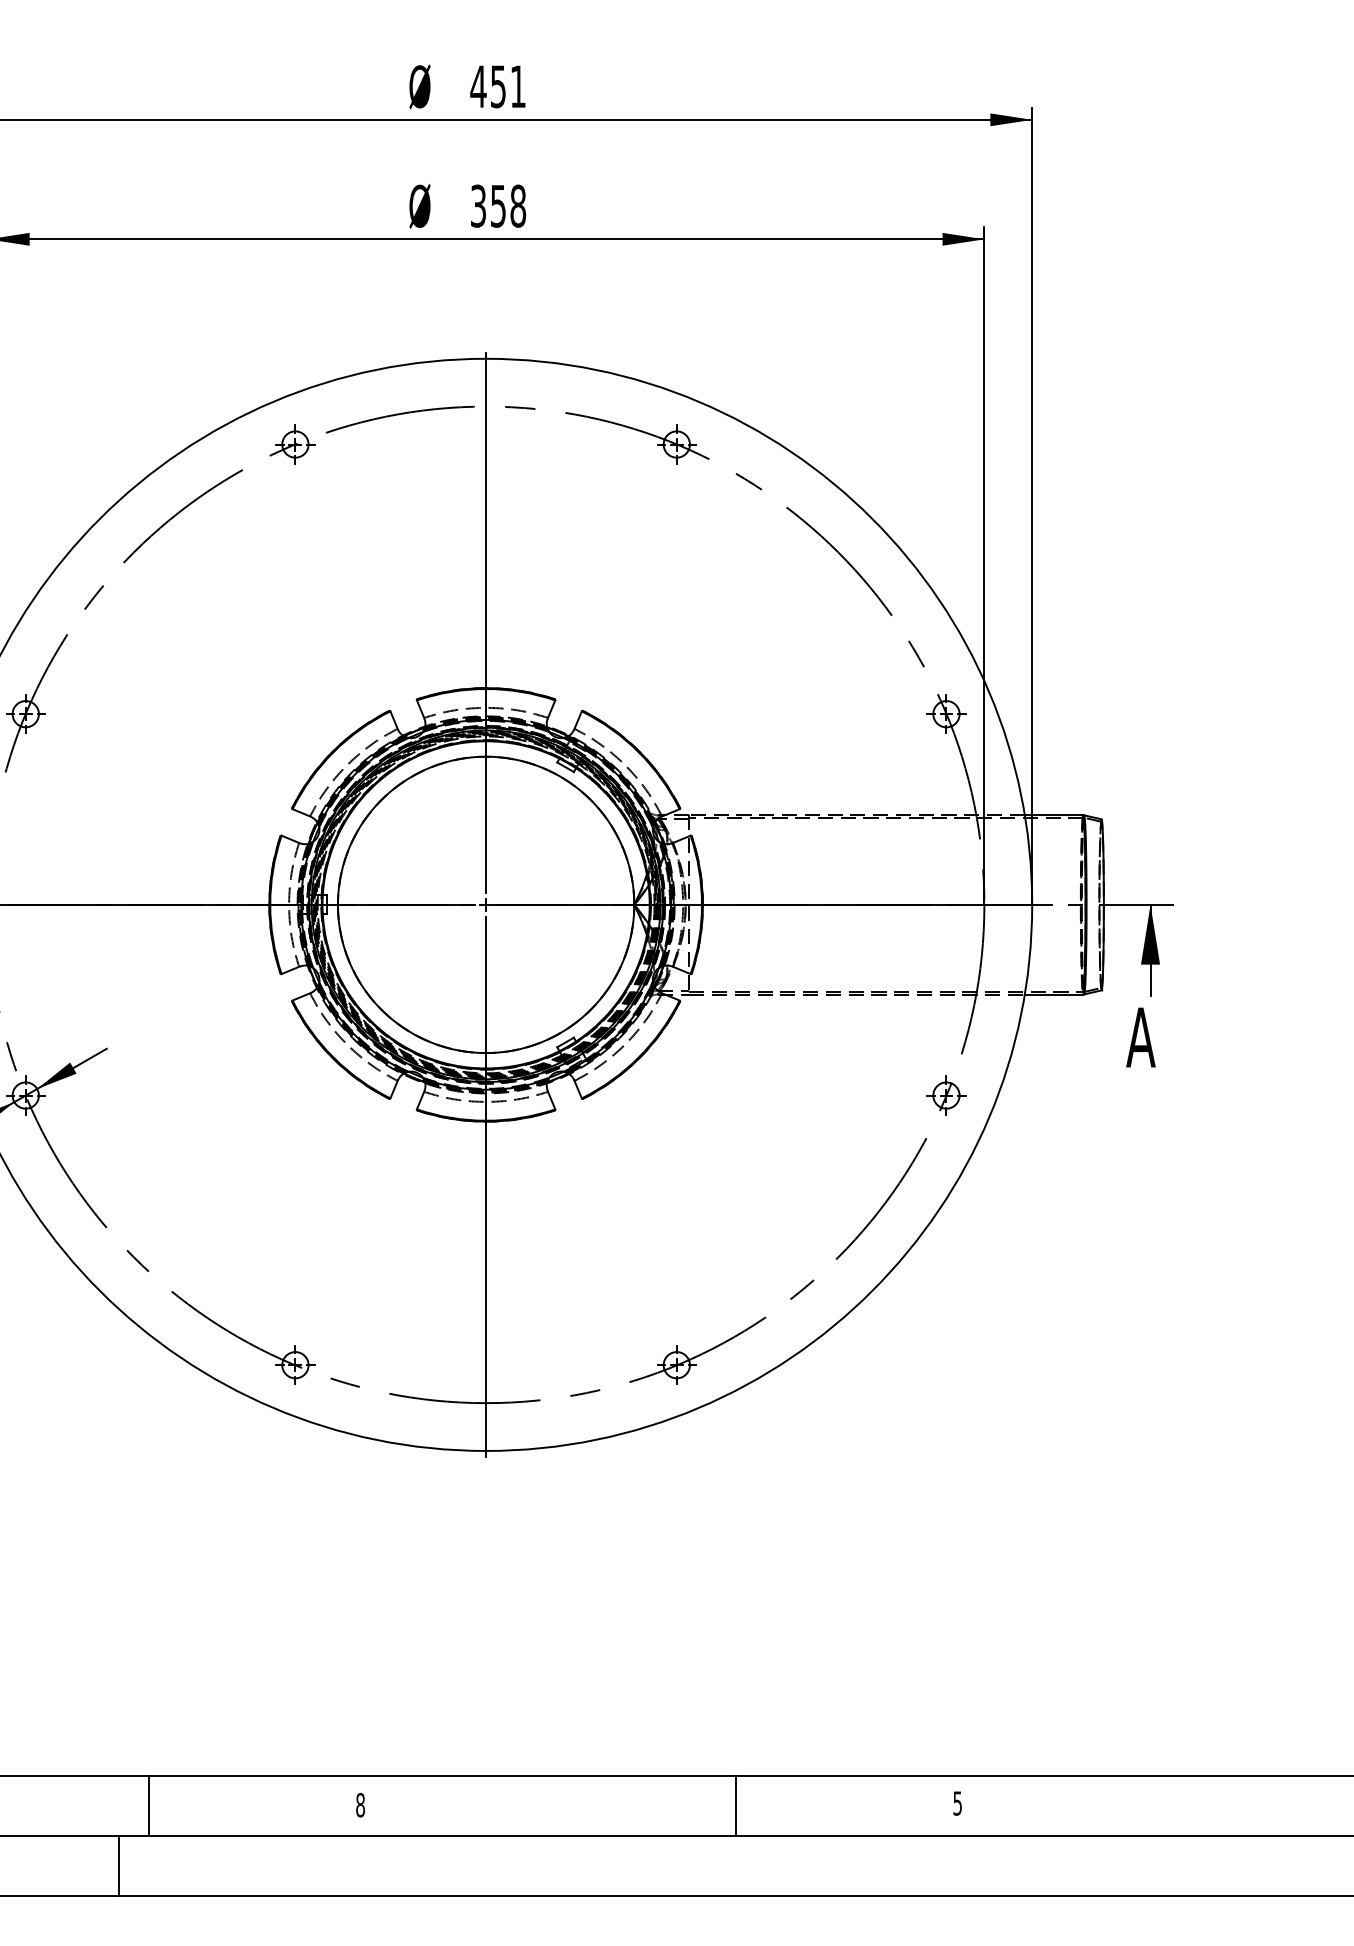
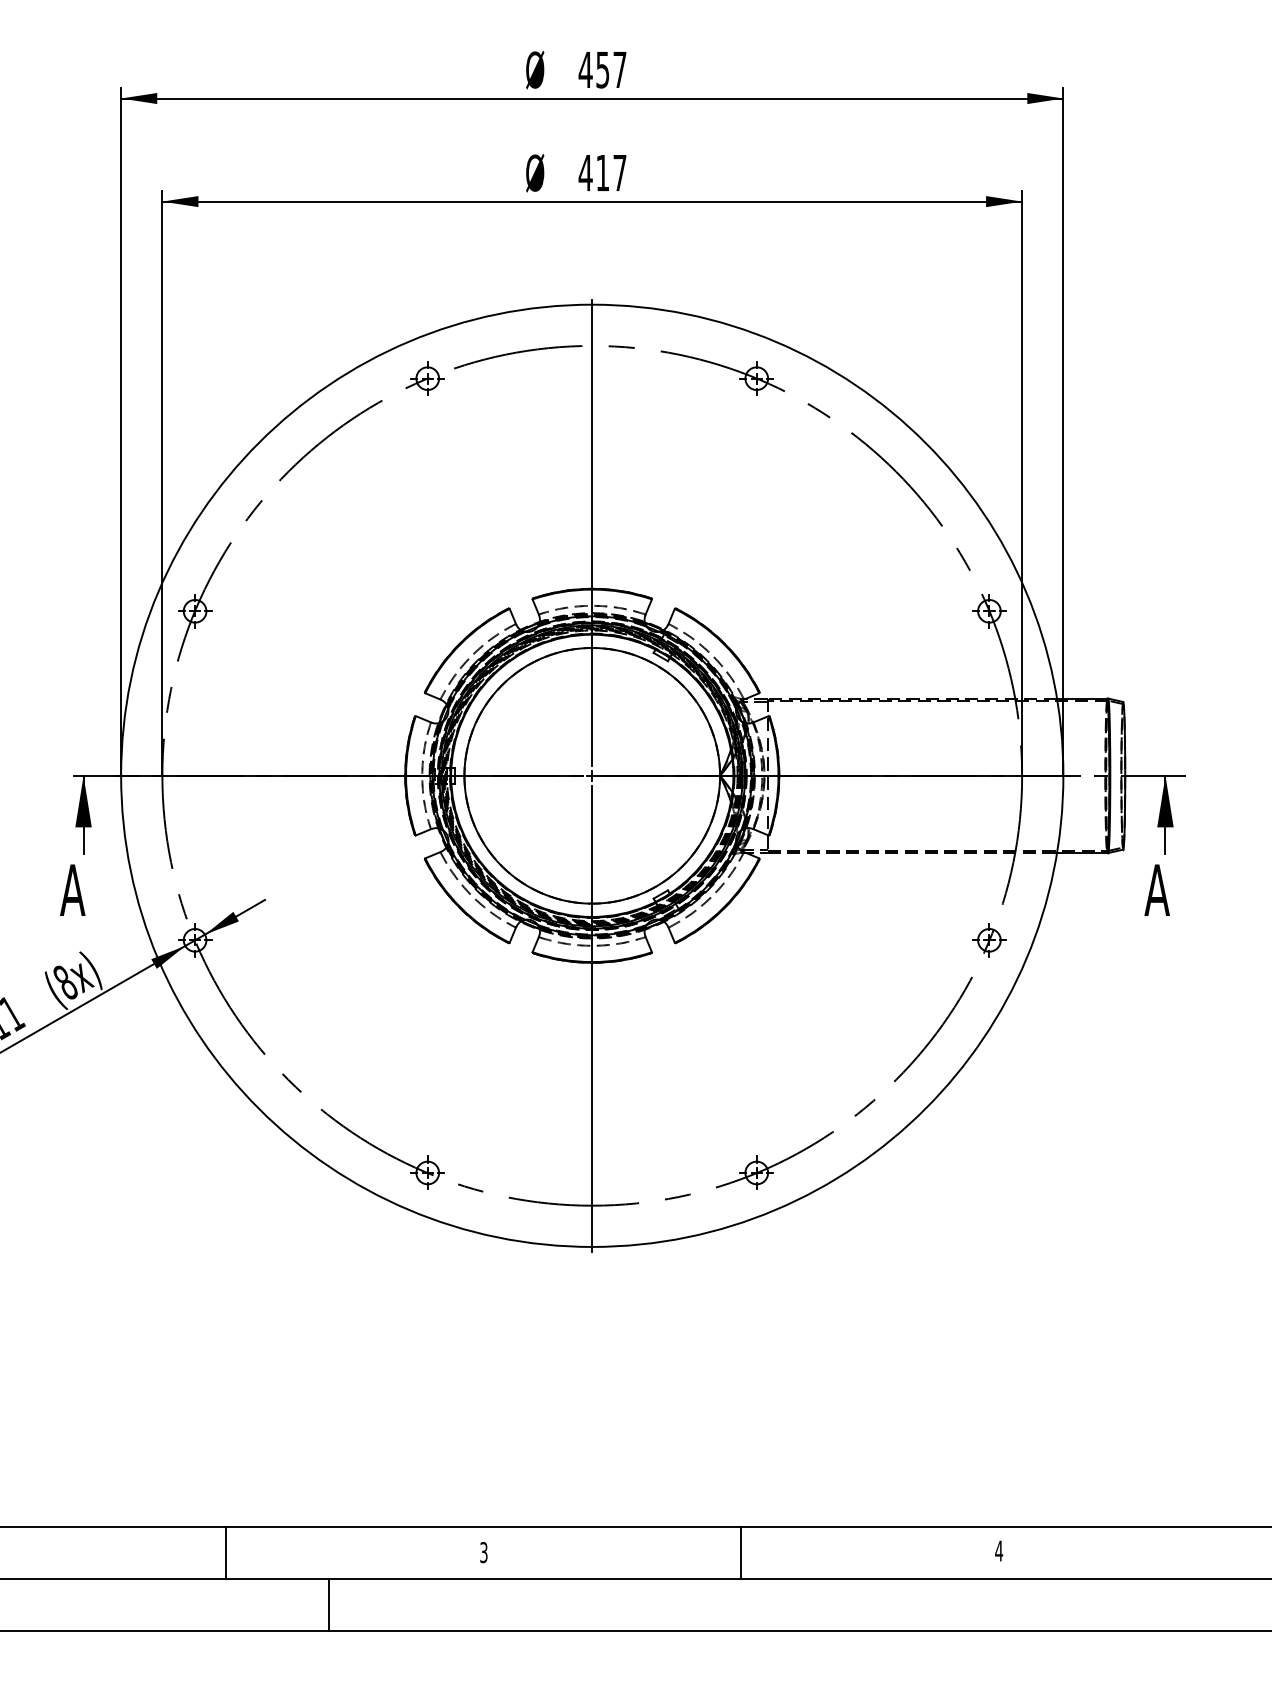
text: (517, 86) -> (619, 69), 451 -> 457
text: (497, 205) -> (602, 172), 358 -> 417
text: (958, 1802) -> (999, 1550), 5 -> 4
text: (360, 1805) -> (483, 1552), 8 -> 3
line: (149, 1806) -> (225, 1553), moved
line: (736, 1806) -> (741, 1553), moved
line: (118, 1865) -> (328, 1604), moved

